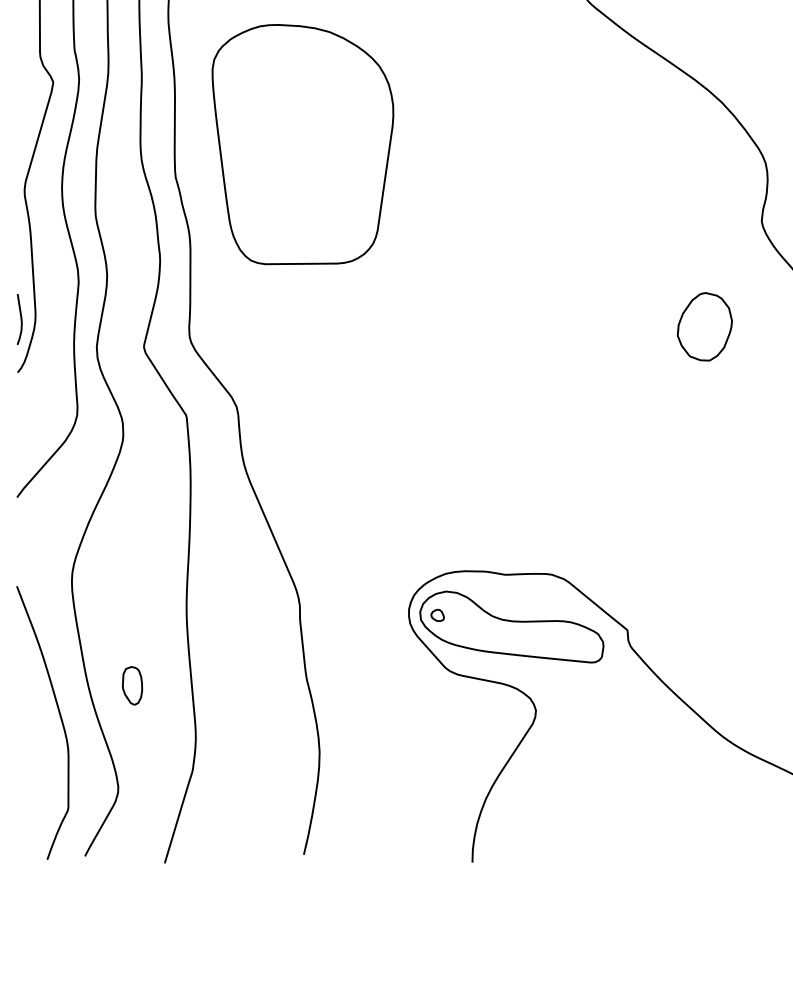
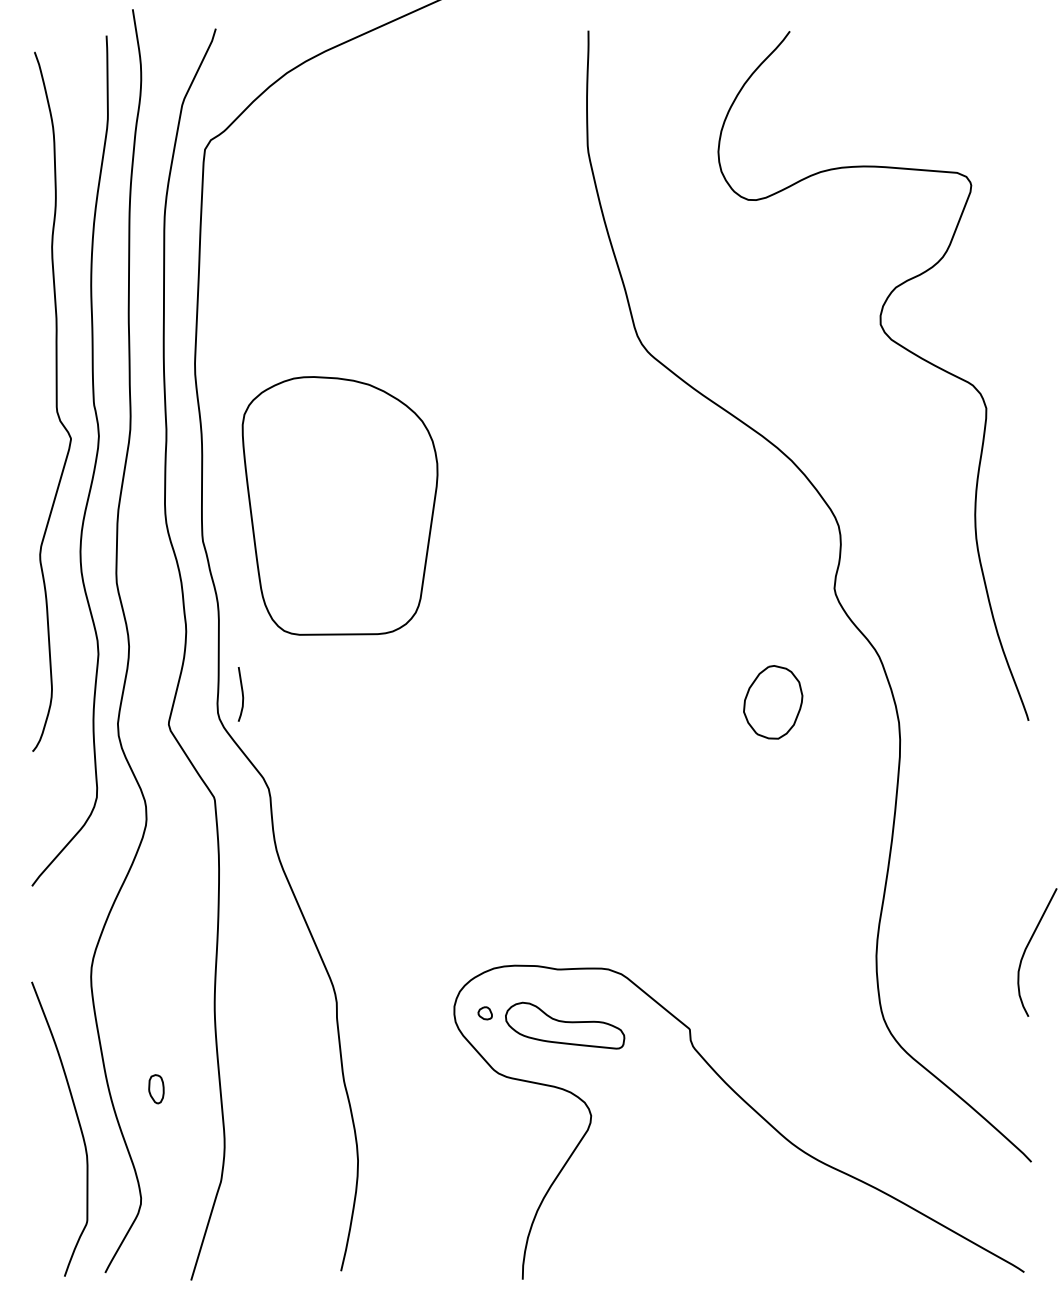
curve: (20, 318) -> (241, 693), moved
part: (511, 626) -> (564, 1025), size x0.6
part: (132, 686) -> (156, 1089), size x0.7

